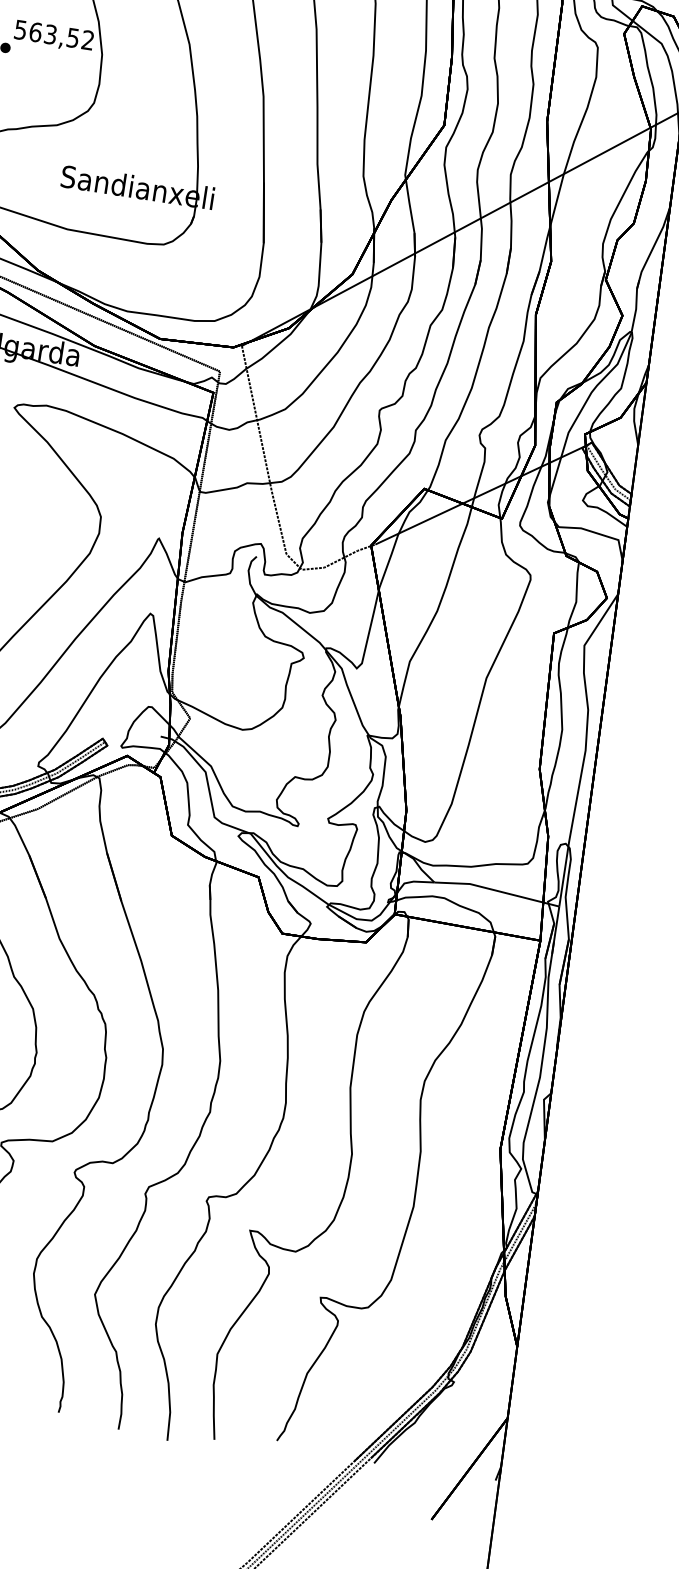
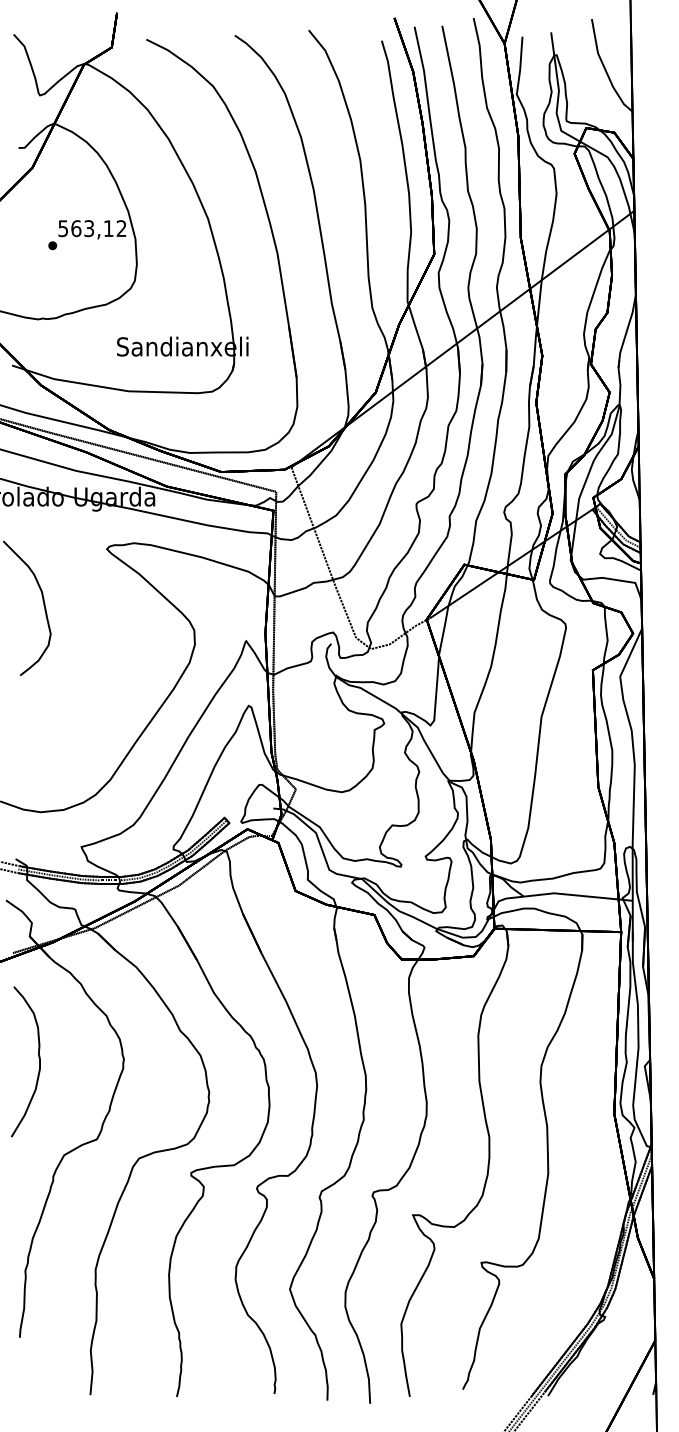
text: (72, 37) -> (108, 228), 563,52 -> 563,12

